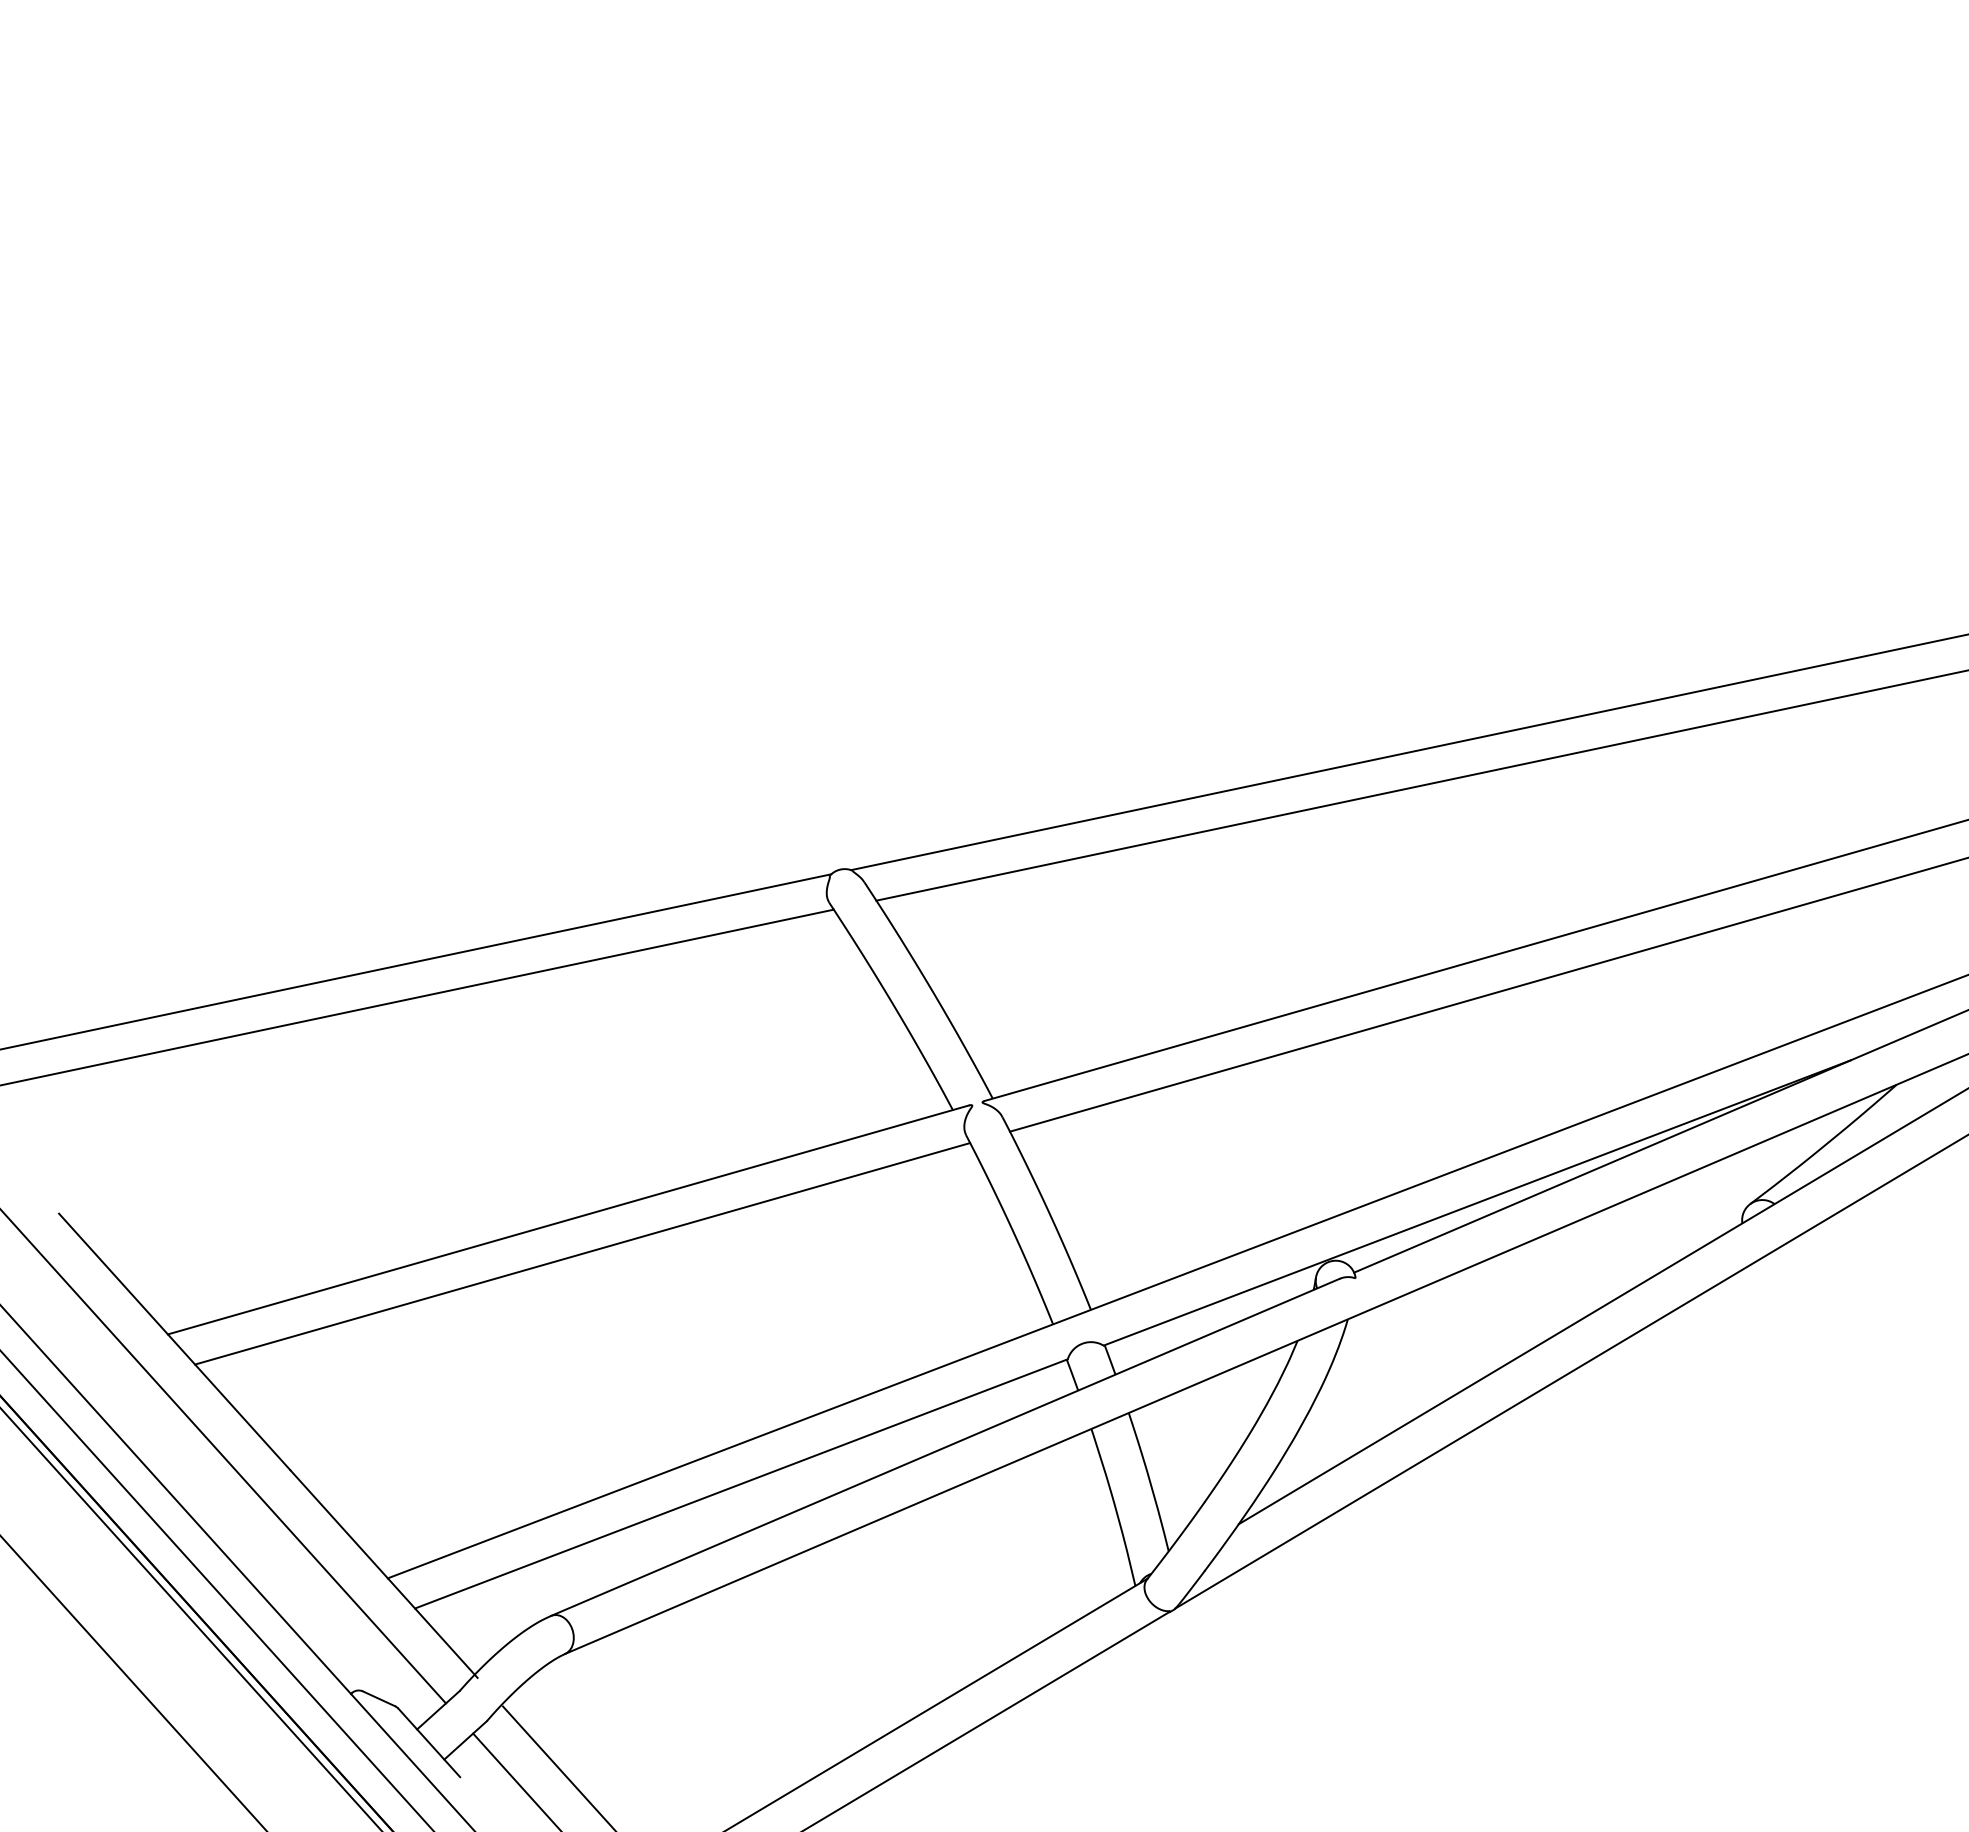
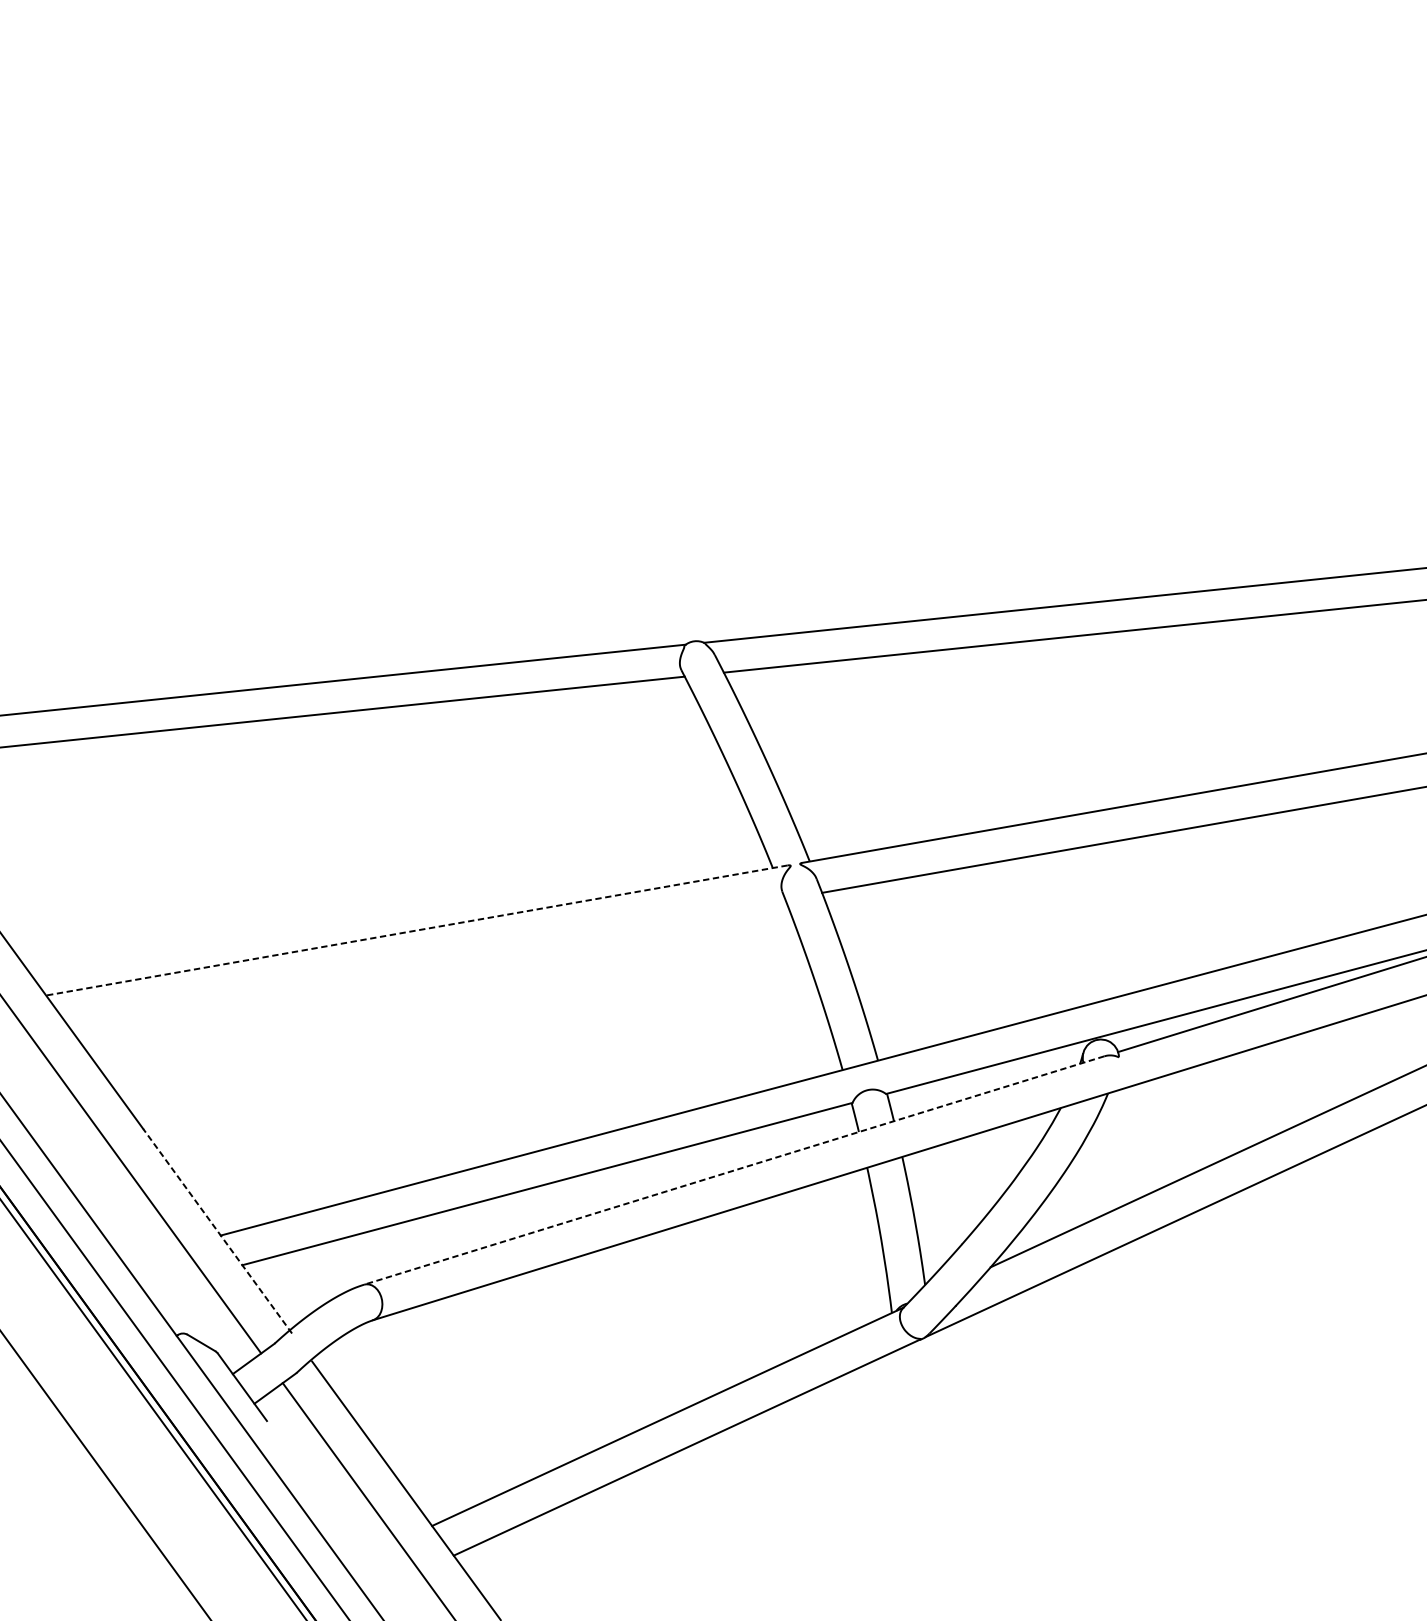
line: (568, 1219) -> (417, 930), solid -> dashed
line: (582, 1253) -> (426, 961), removed
line: (945, 1447) -> (734, 1170), solid -> dashed
line: (383, 1574) -> (217, 1231), solid -> dashed

